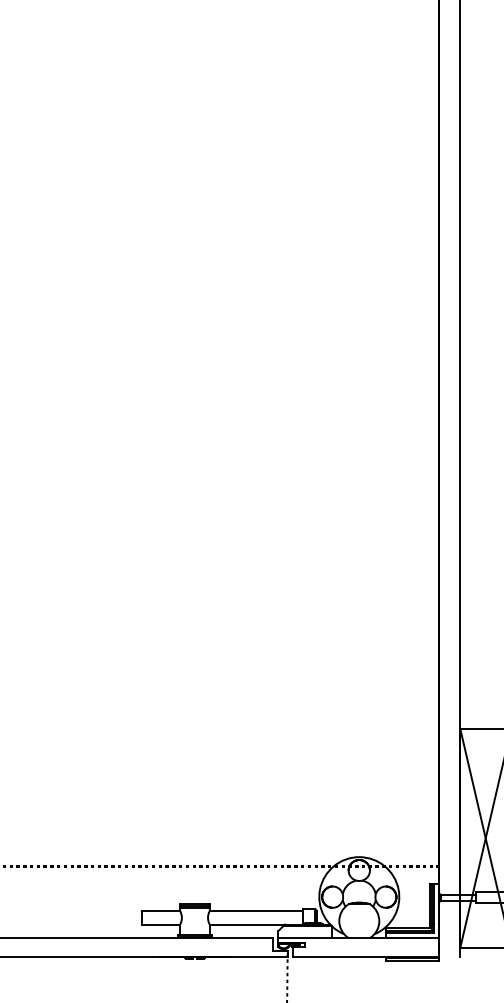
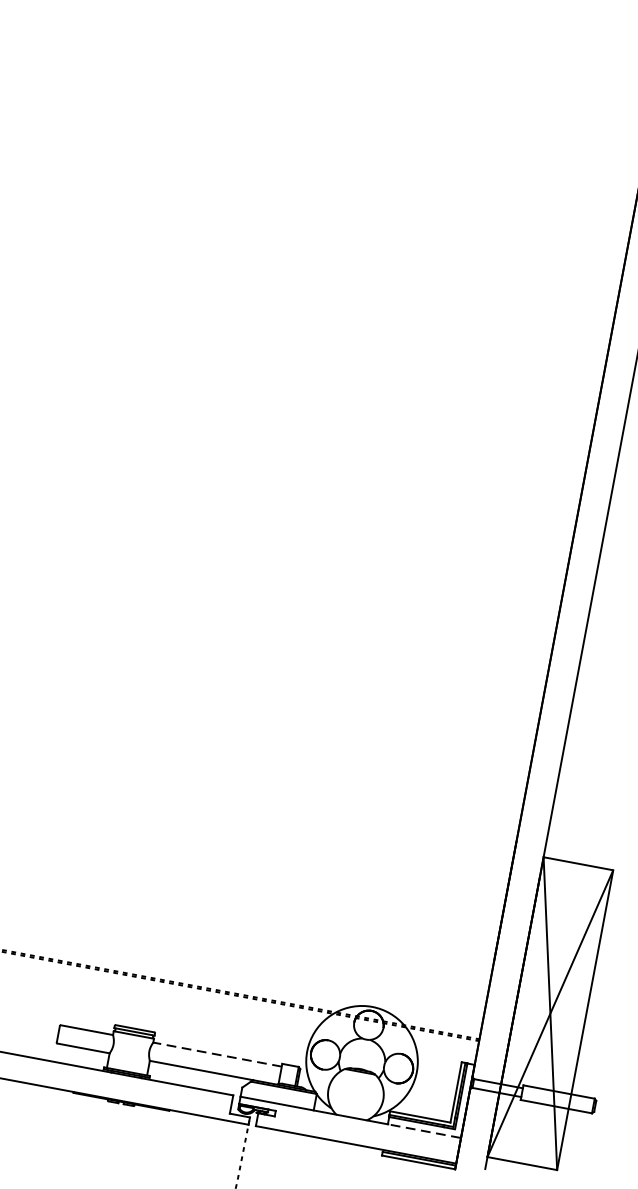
line: (256, 911) -> (217, 1055), solid -> dashed
line: (411, 937) -> (423, 1130), solid -> dashed

